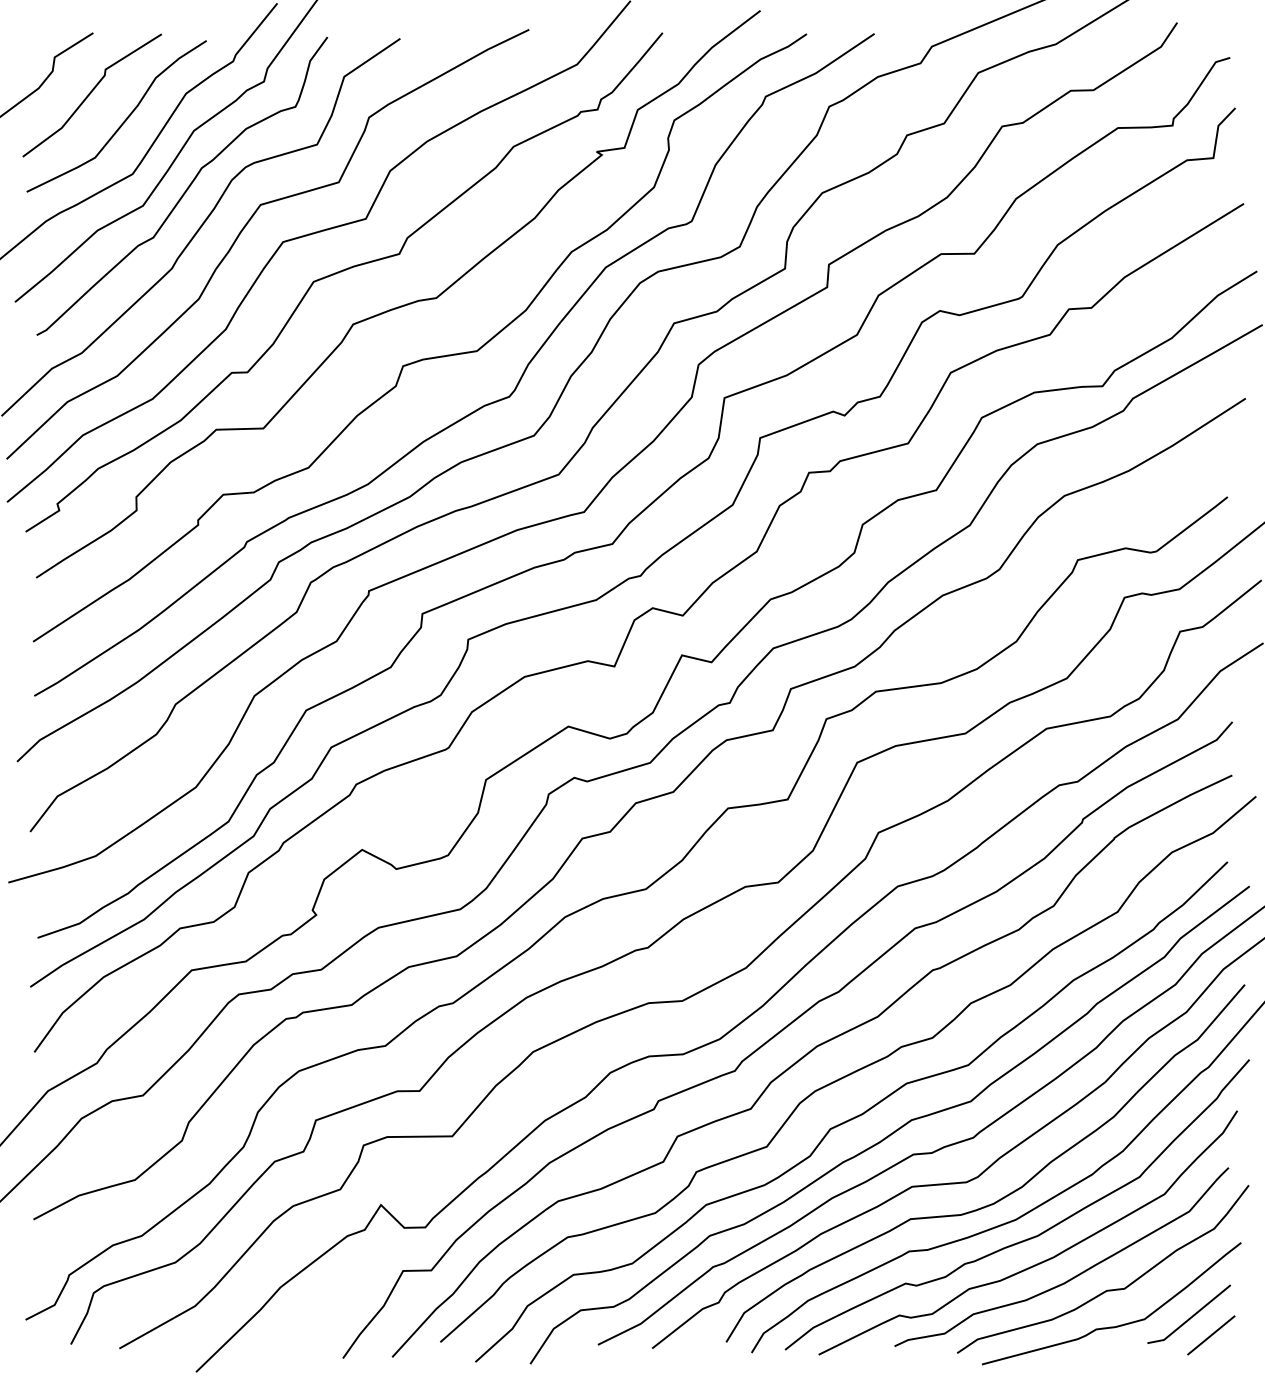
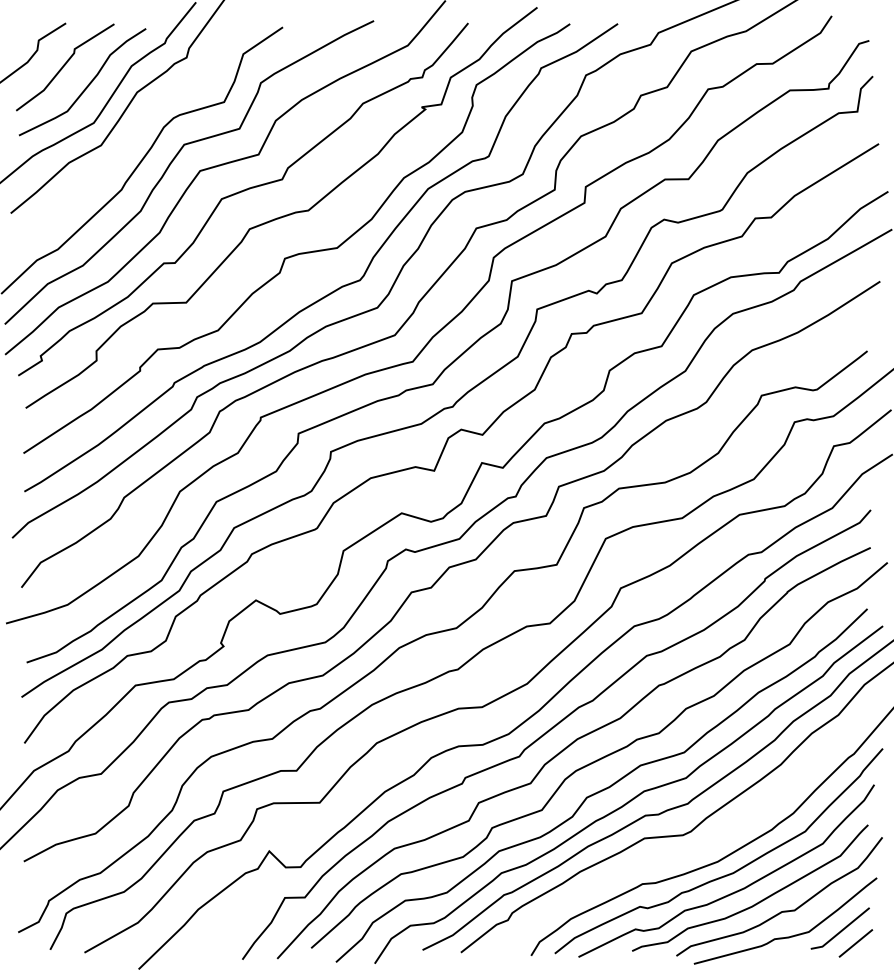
curve: (186, 188) -> (131, 133), removed
curve: (1003, 1196) -> (709, 845), removed

